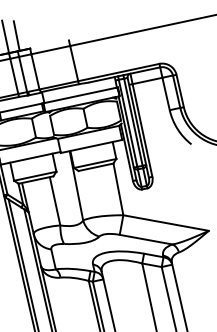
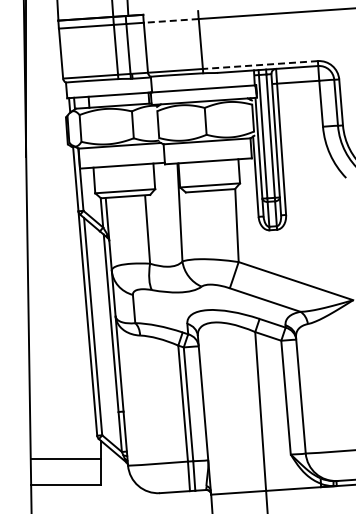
line: (50, 49) -> (171, 20), solid -> dashed
line: (118, 72) -> (260, 65), solid -> dashed

